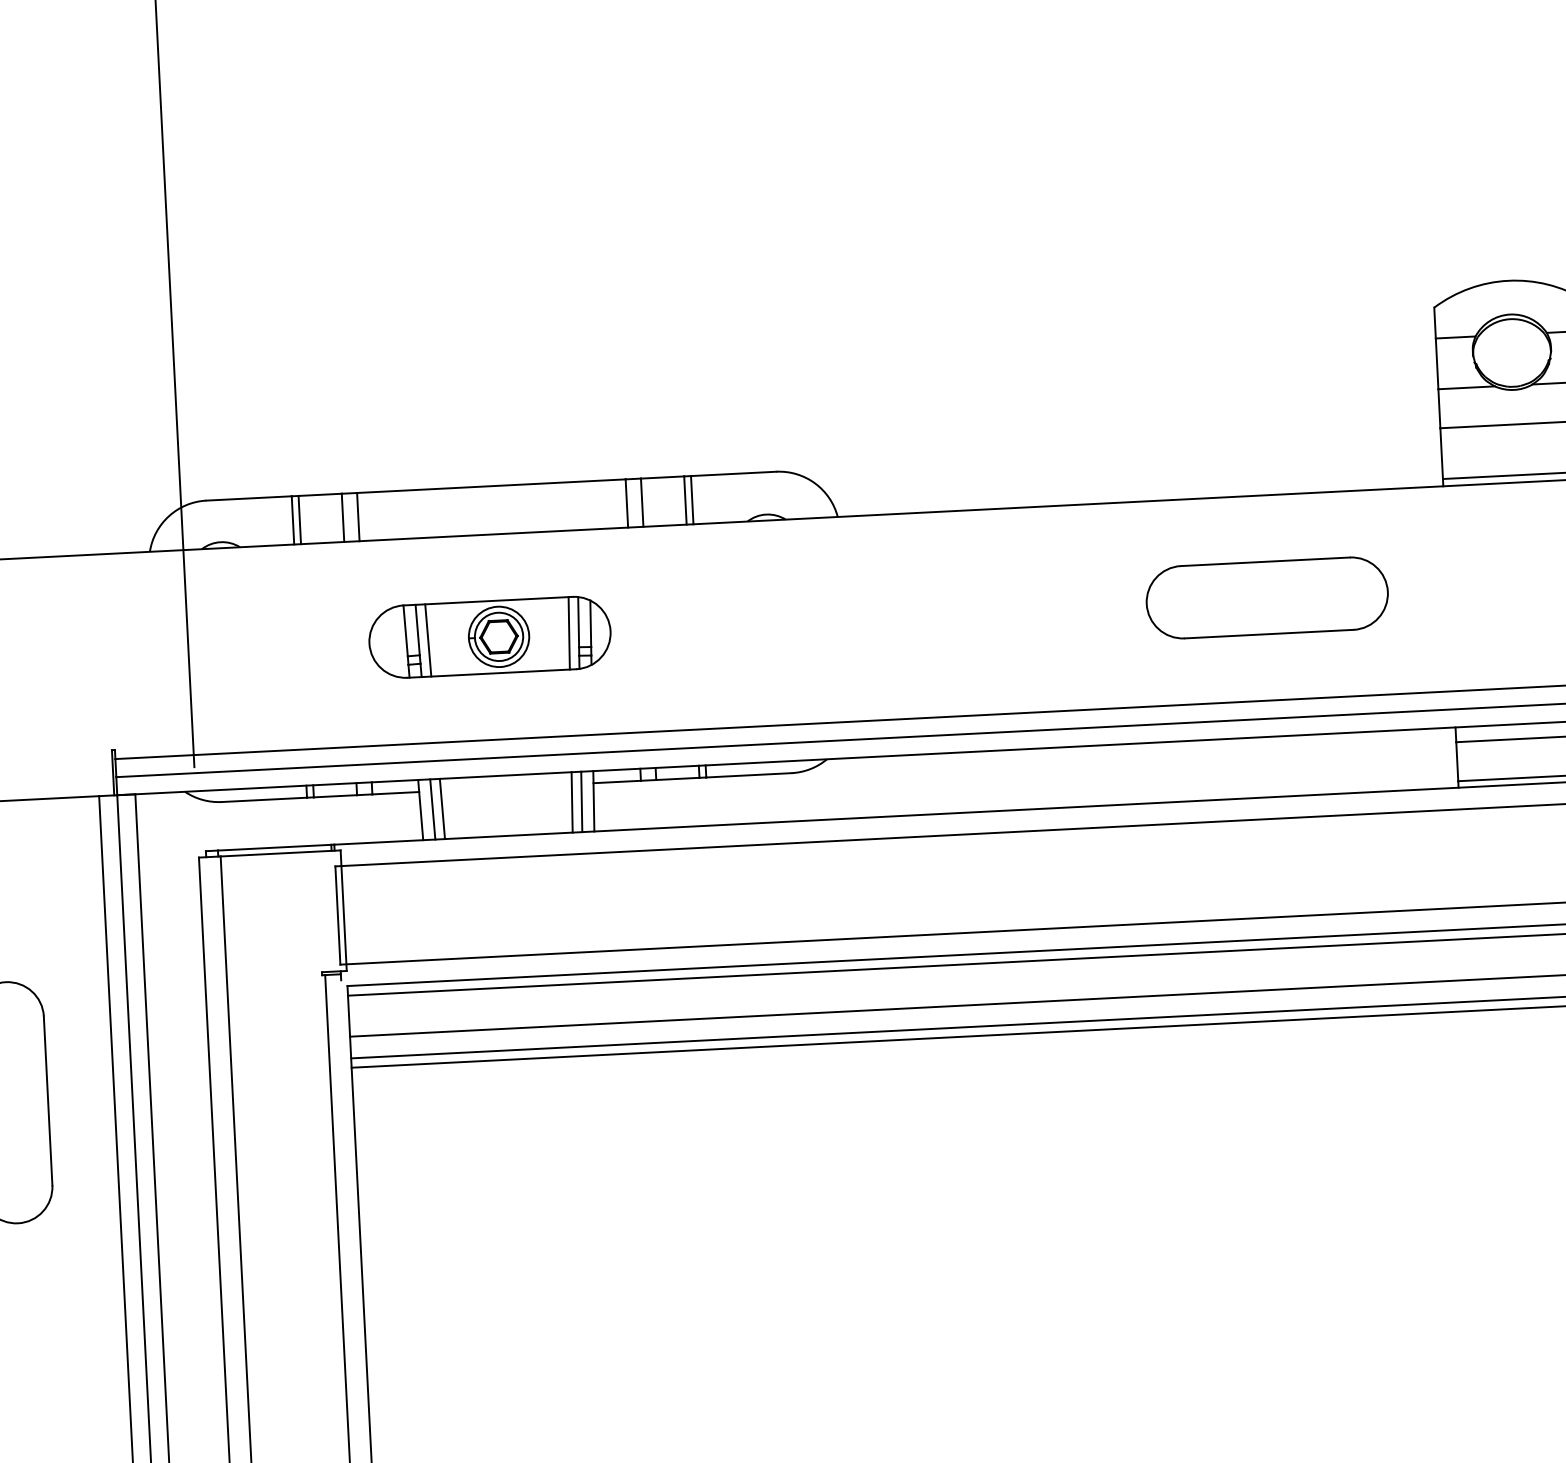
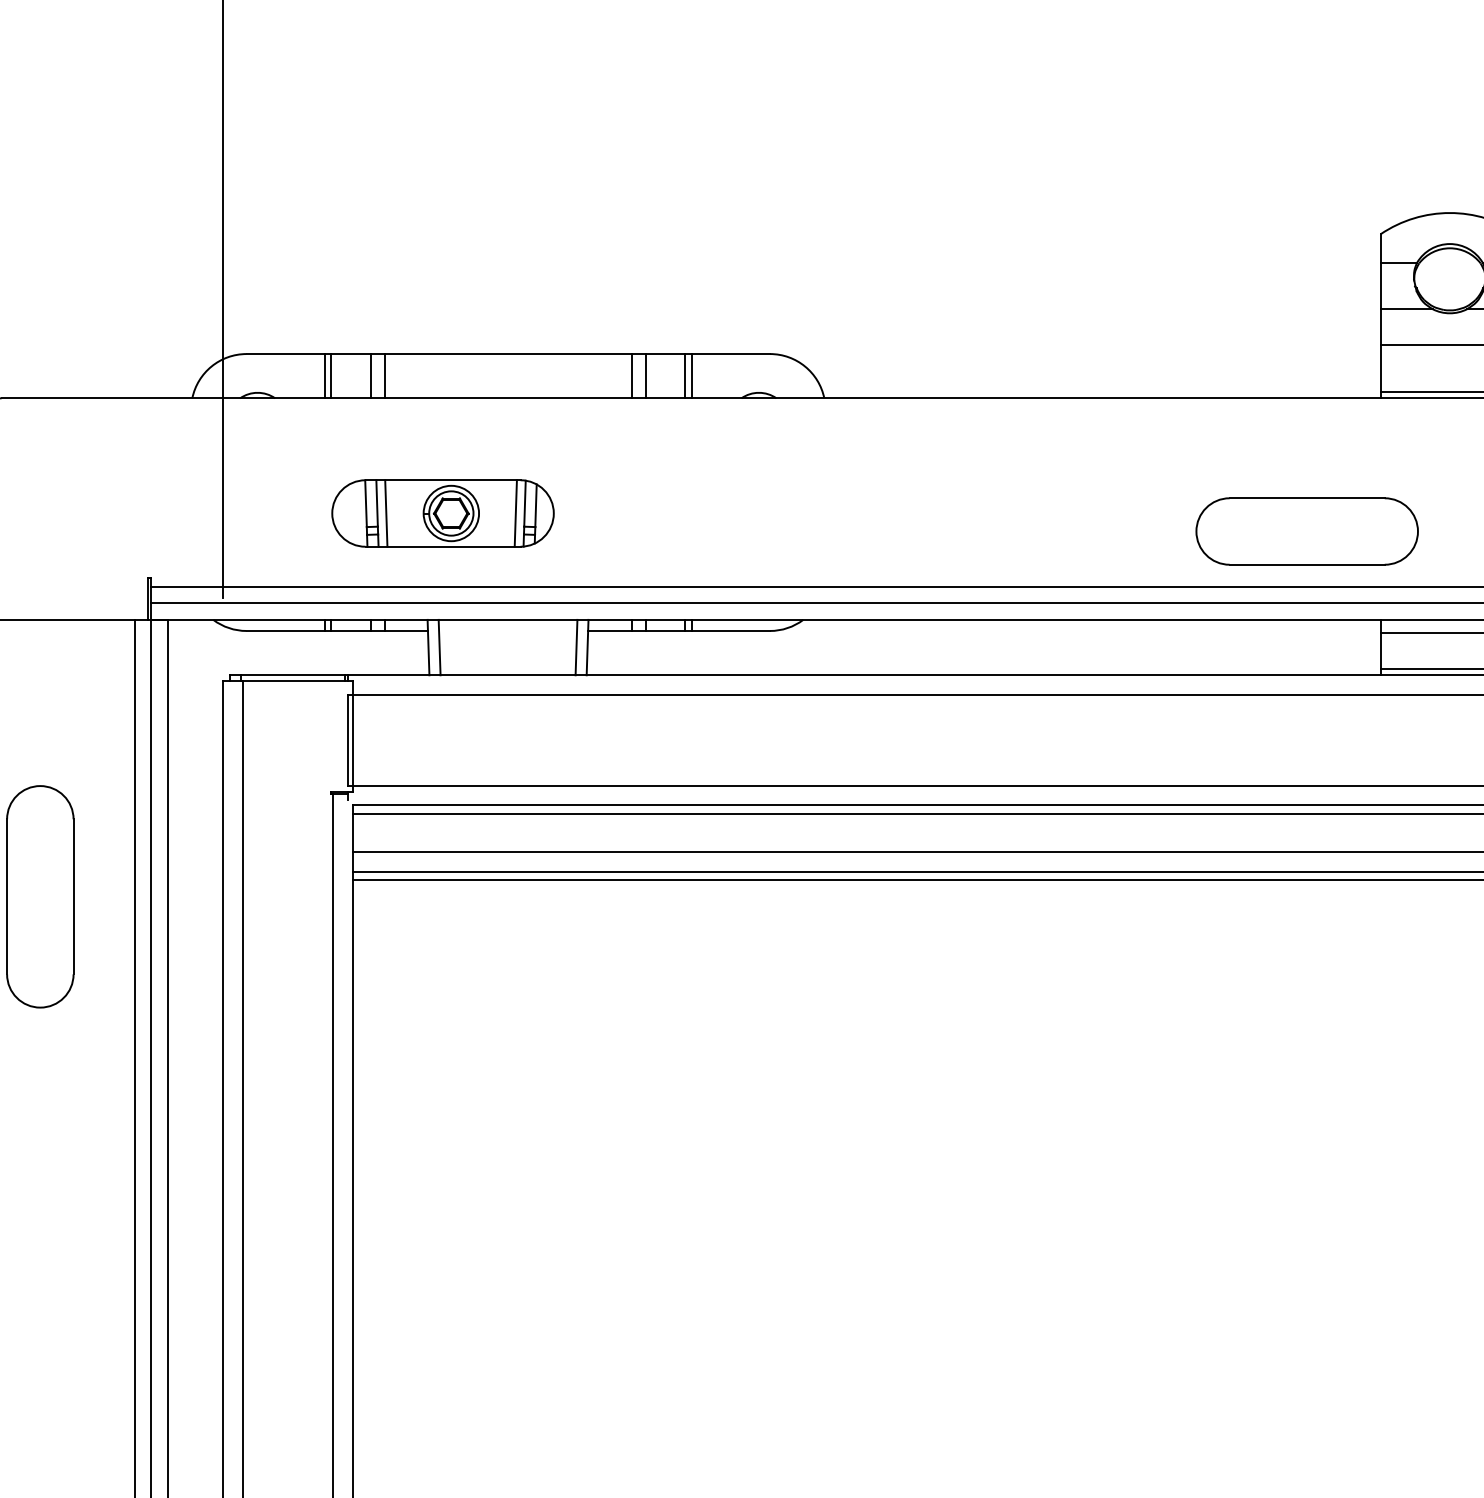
part: (1266, 597) -> (1306, 531), moved
part: (489, 637) -> (442, 513), moved
line: (571, 802) -> (567, 647), removed
line: (442, 808) -> (448, 647), removed

